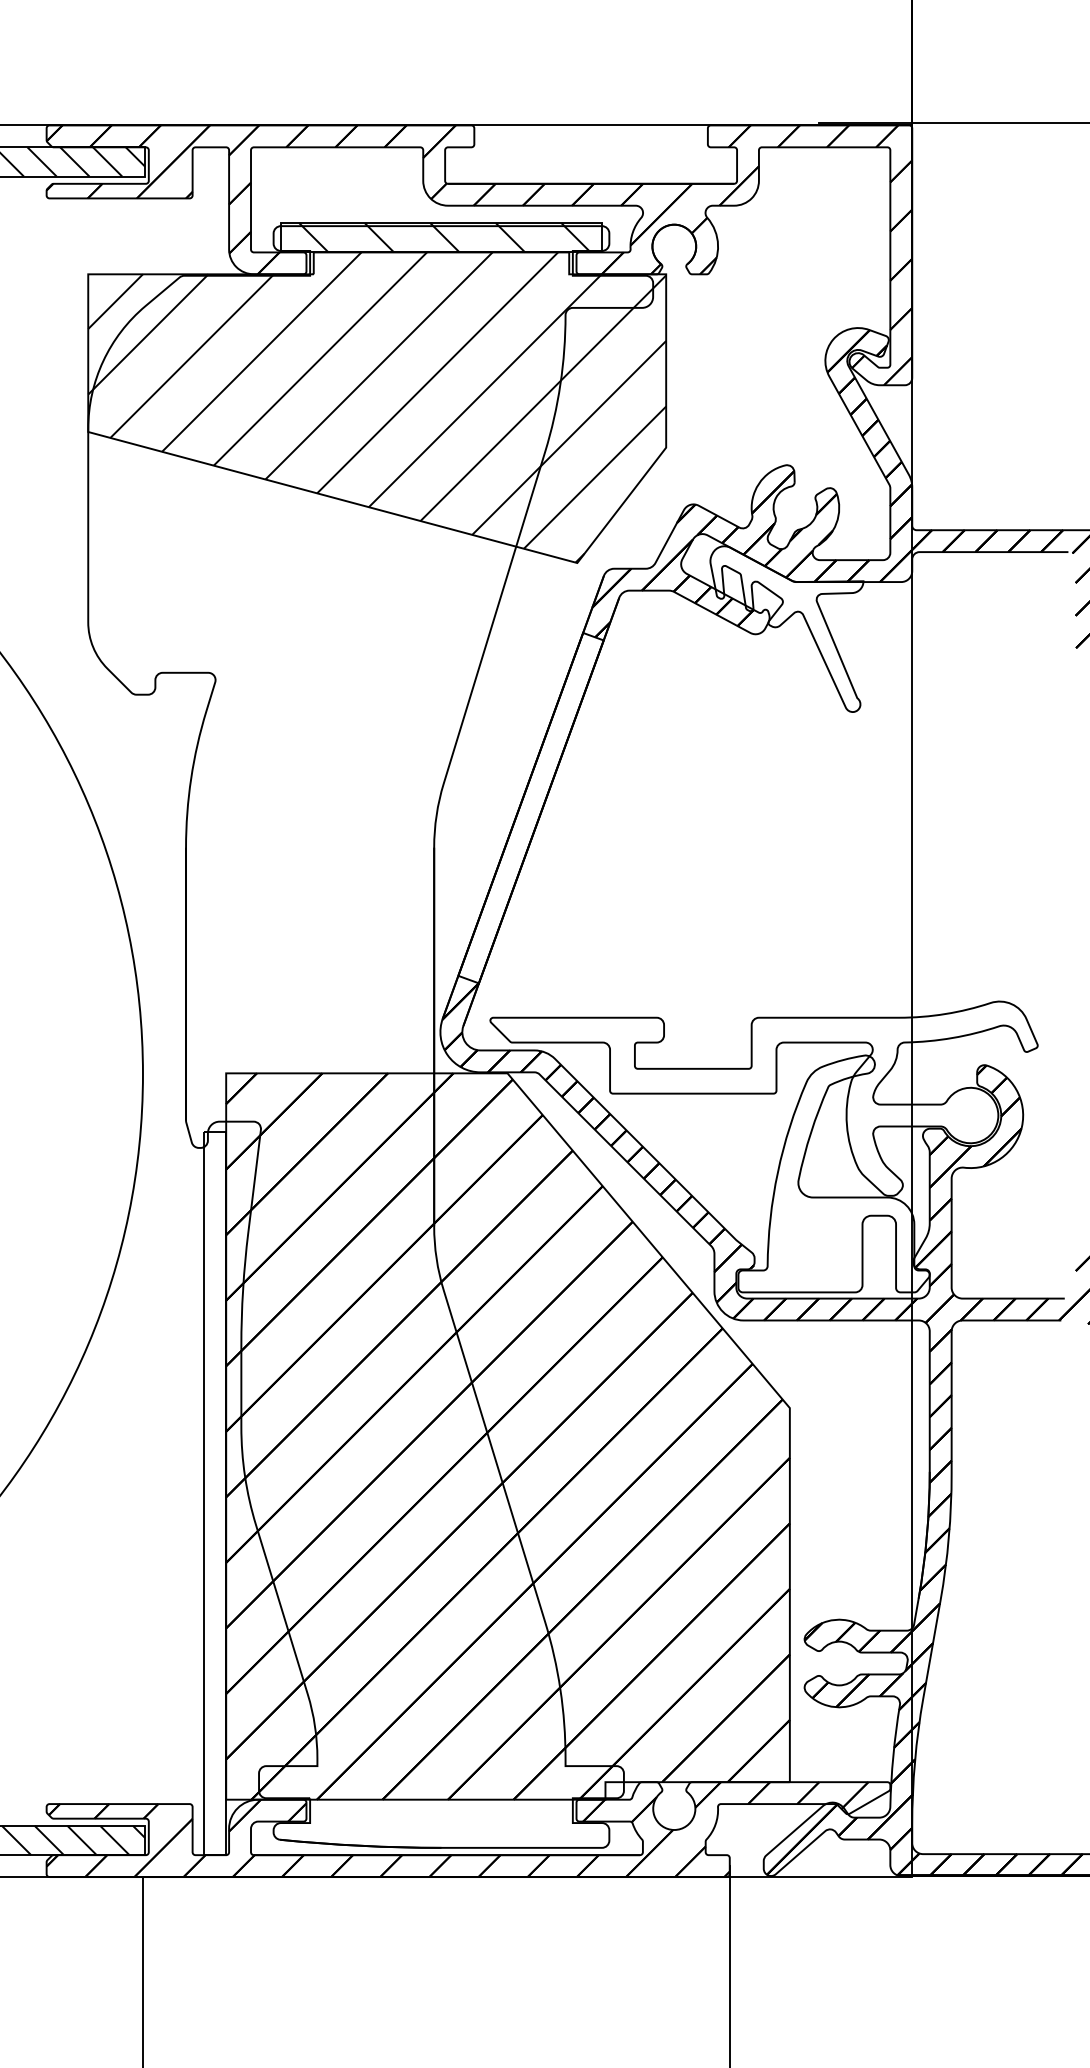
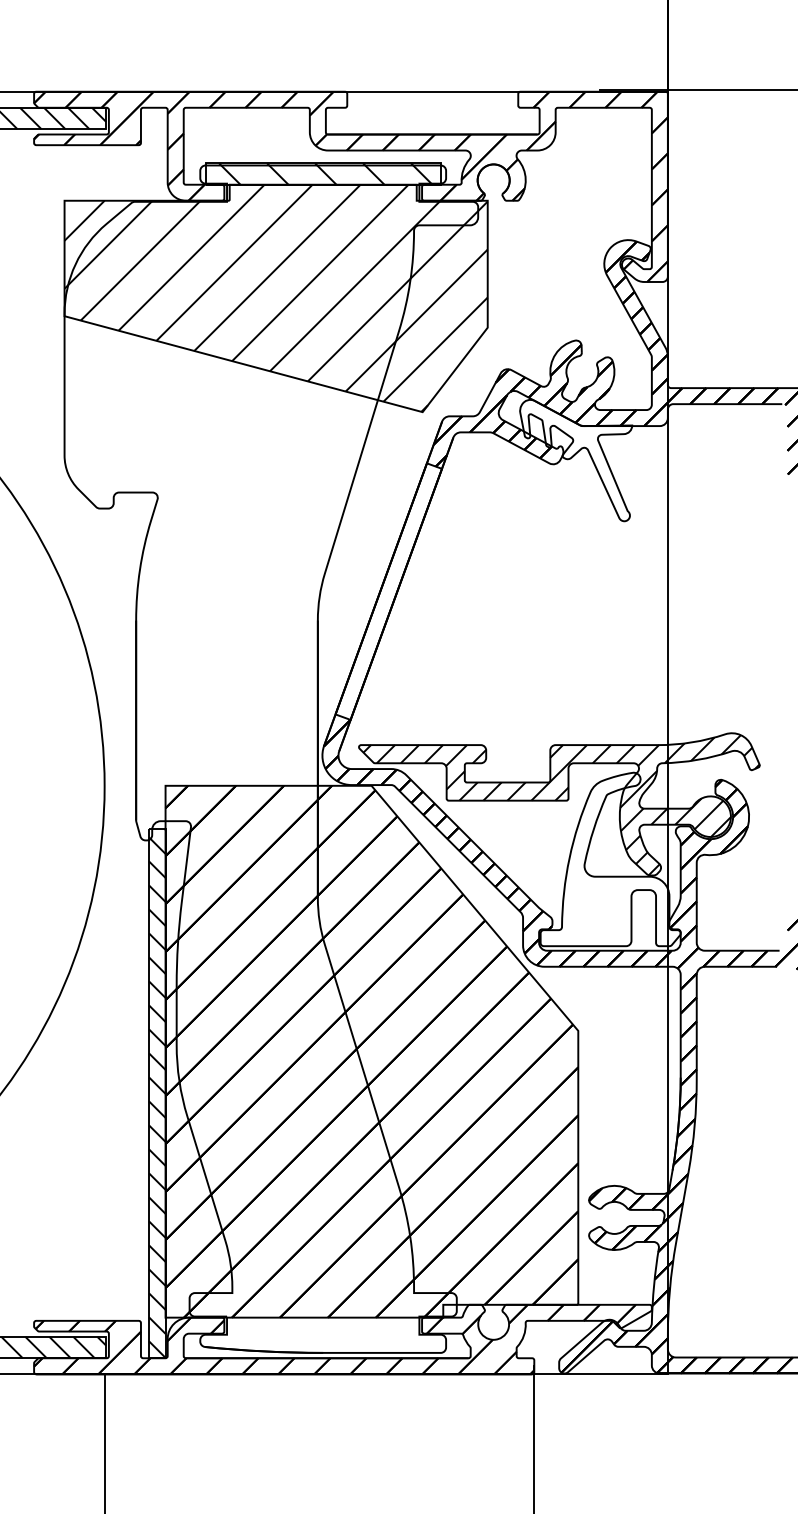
hatch: (766, 1099) -> (561, 804), added
hatch: (214, 1492) -> (157, 1092), added

